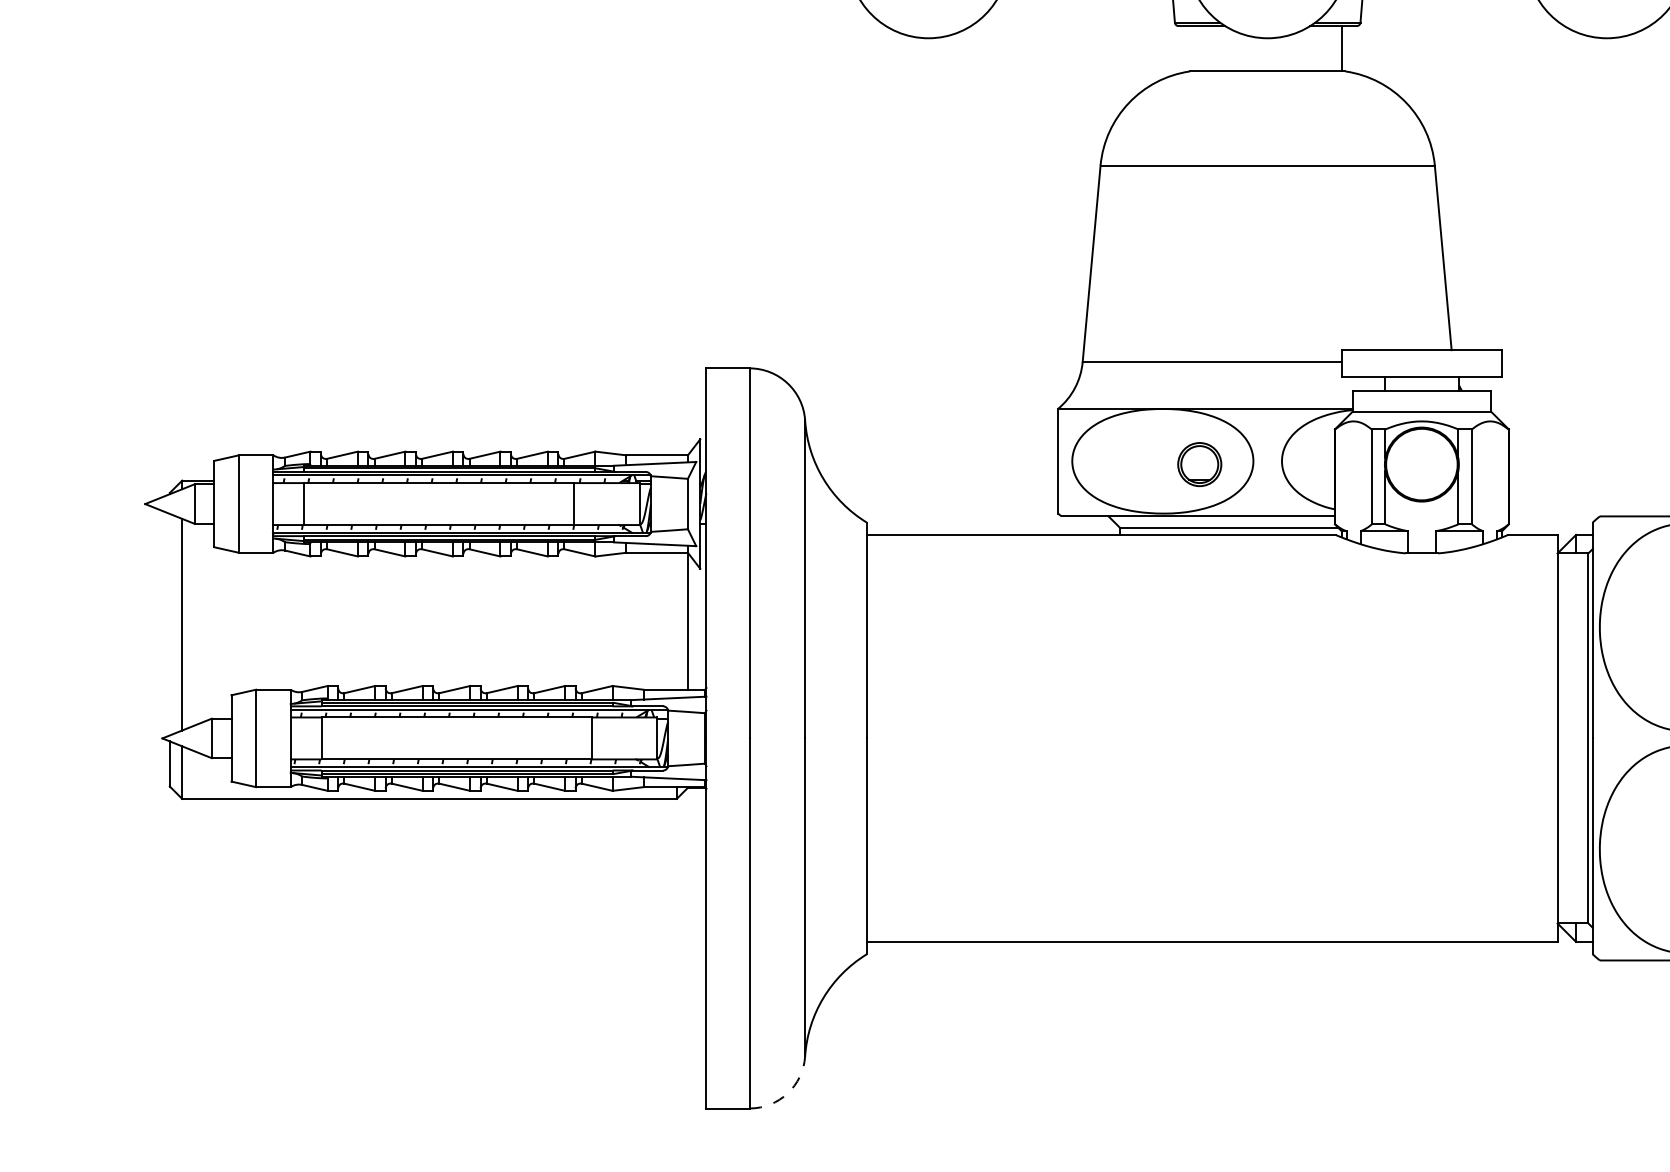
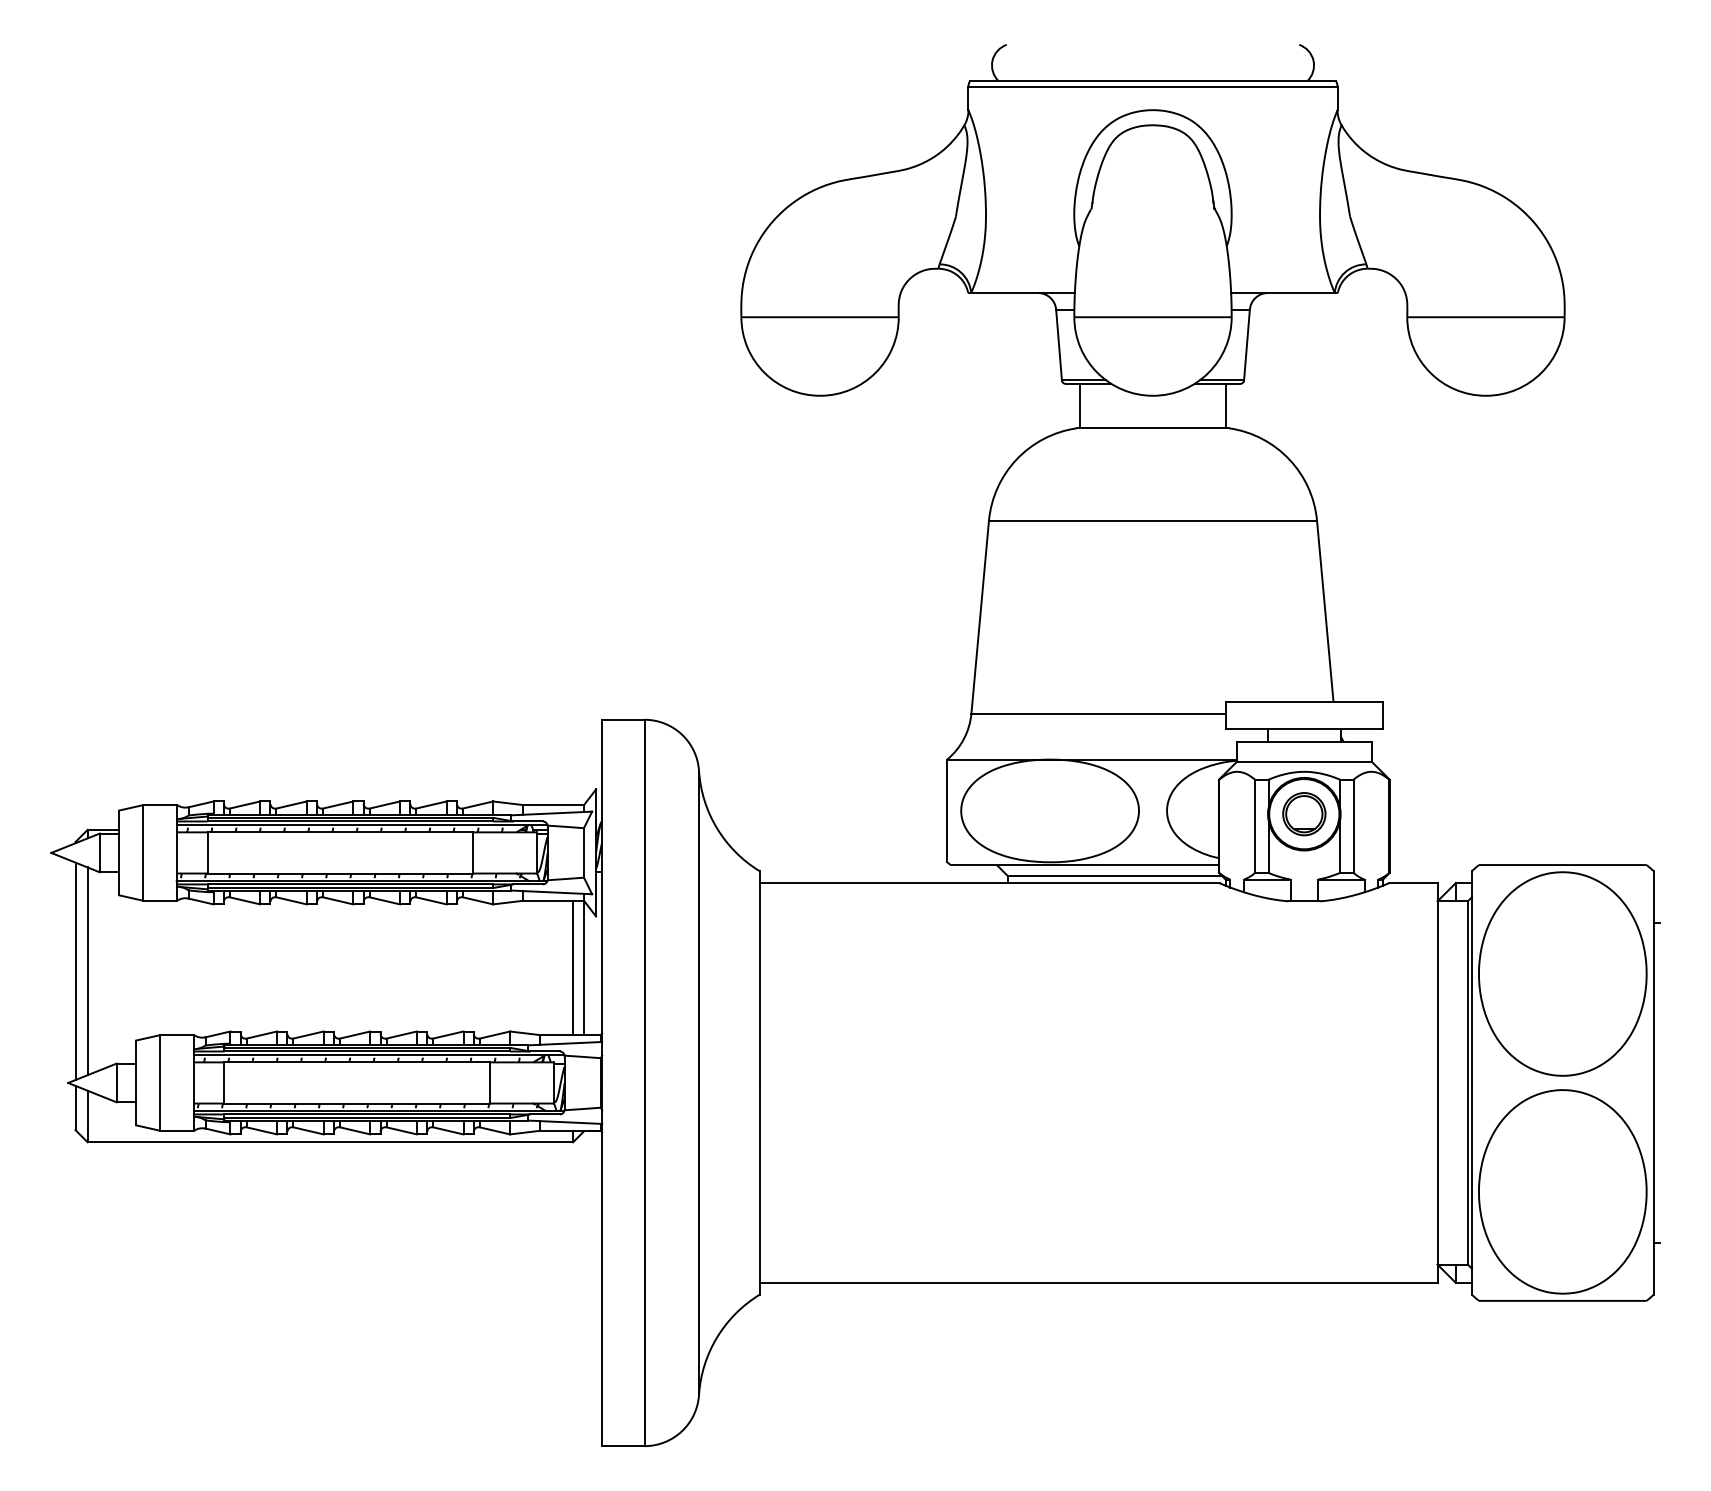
line: (1193, 48) -> (1080, 405), added
part: (1199, 464) -> (1304, 814), moved
line: (677, 620) -> (573, 967), added
line: (169, 624) -> (75, 971), added
arc: (787, 1093) -> (681, 1431), dashed -> solid

